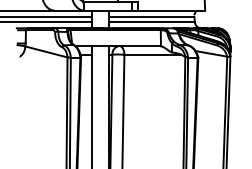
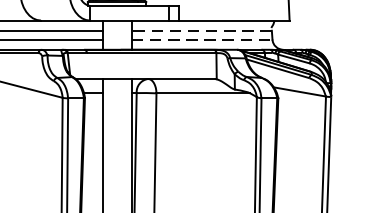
line: (151, 16) -> (201, 30), solid -> dashed
line: (152, 22) -> (202, 40), solid -> dashed

